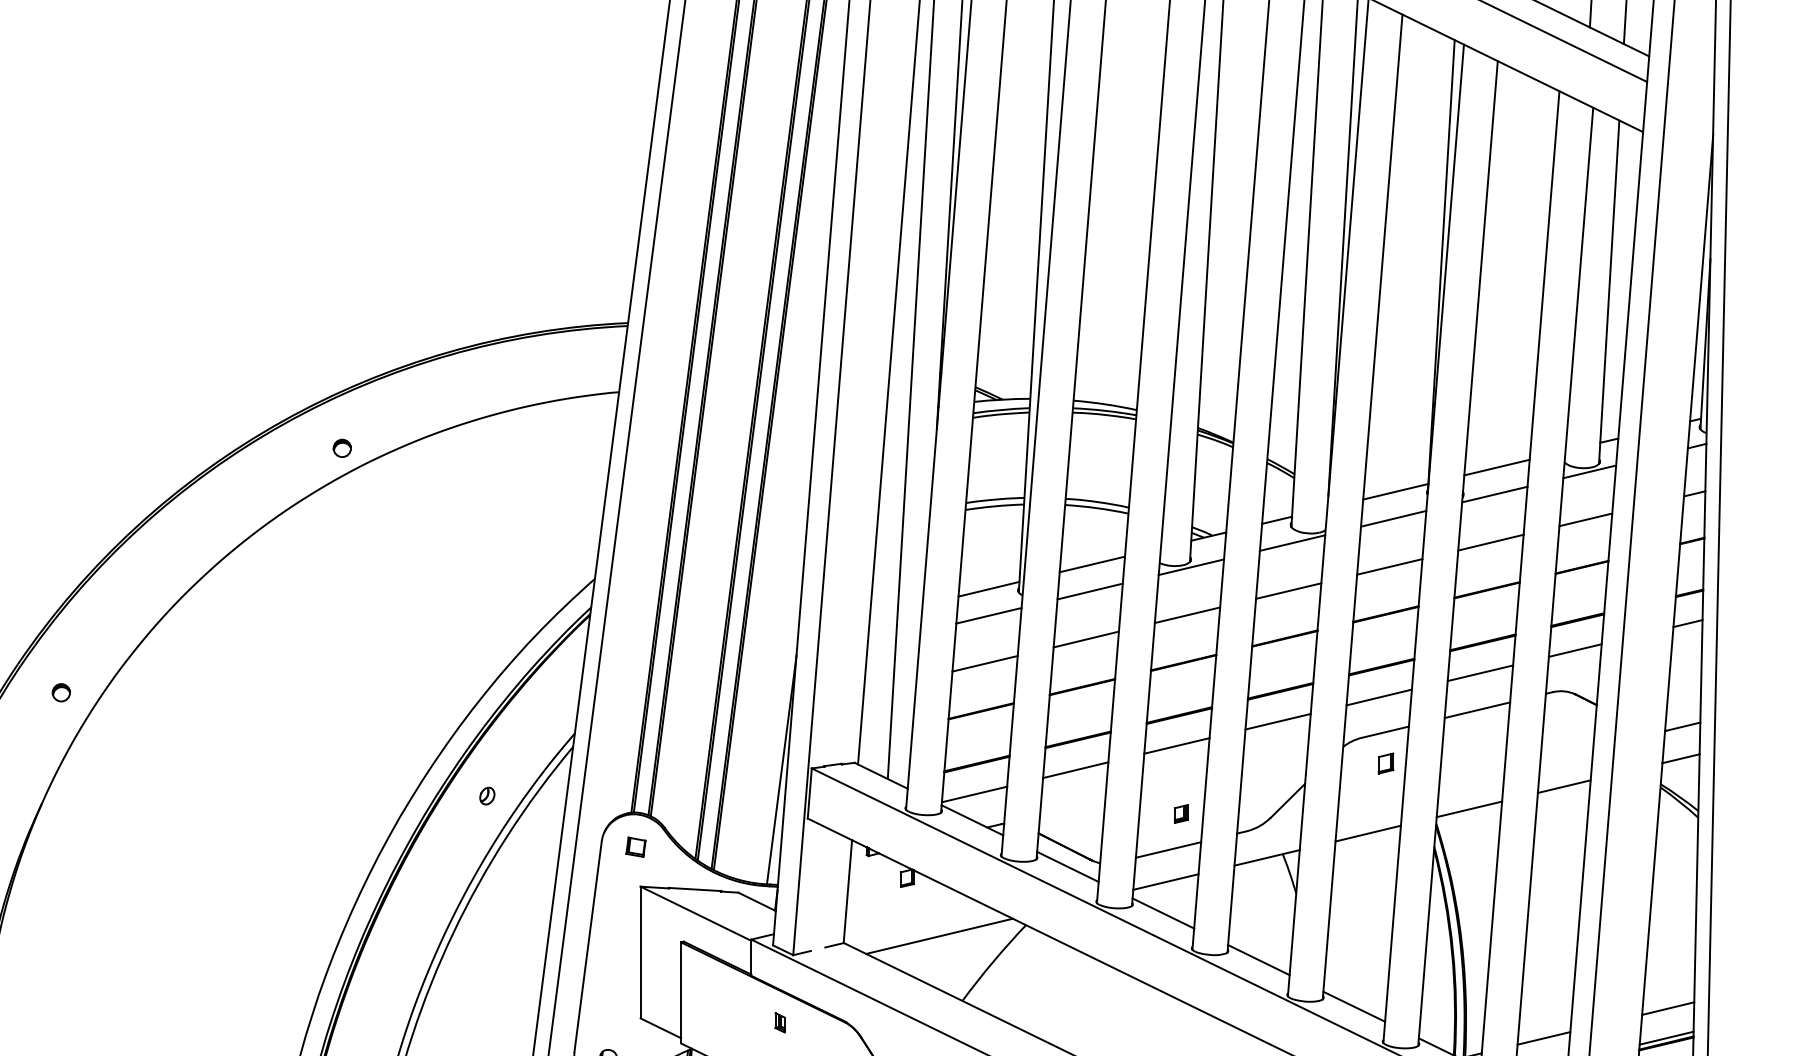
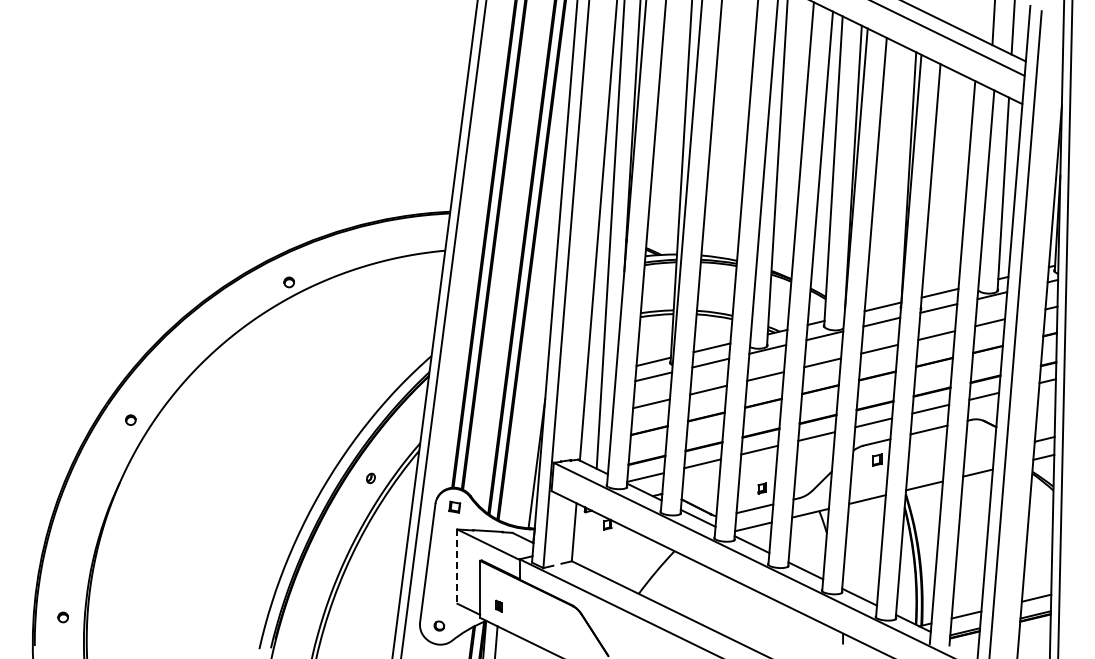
line: (938, 936) -> (625, 557), removed
line: (640, 954) -> (457, 567), solid -> dashed
part: (779, 1021) -> (498, 605), moved

